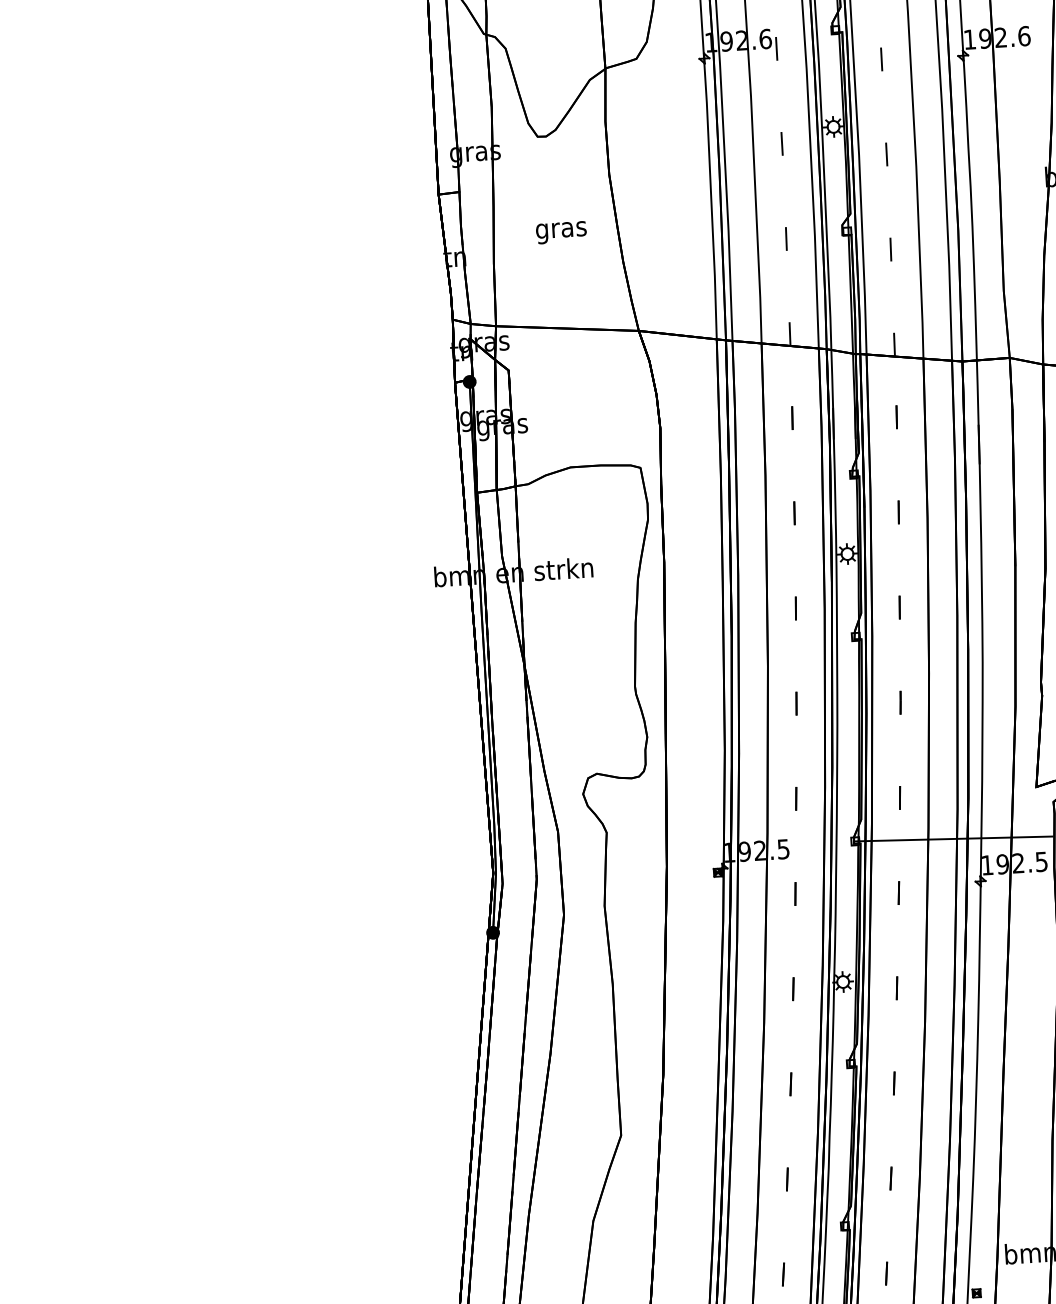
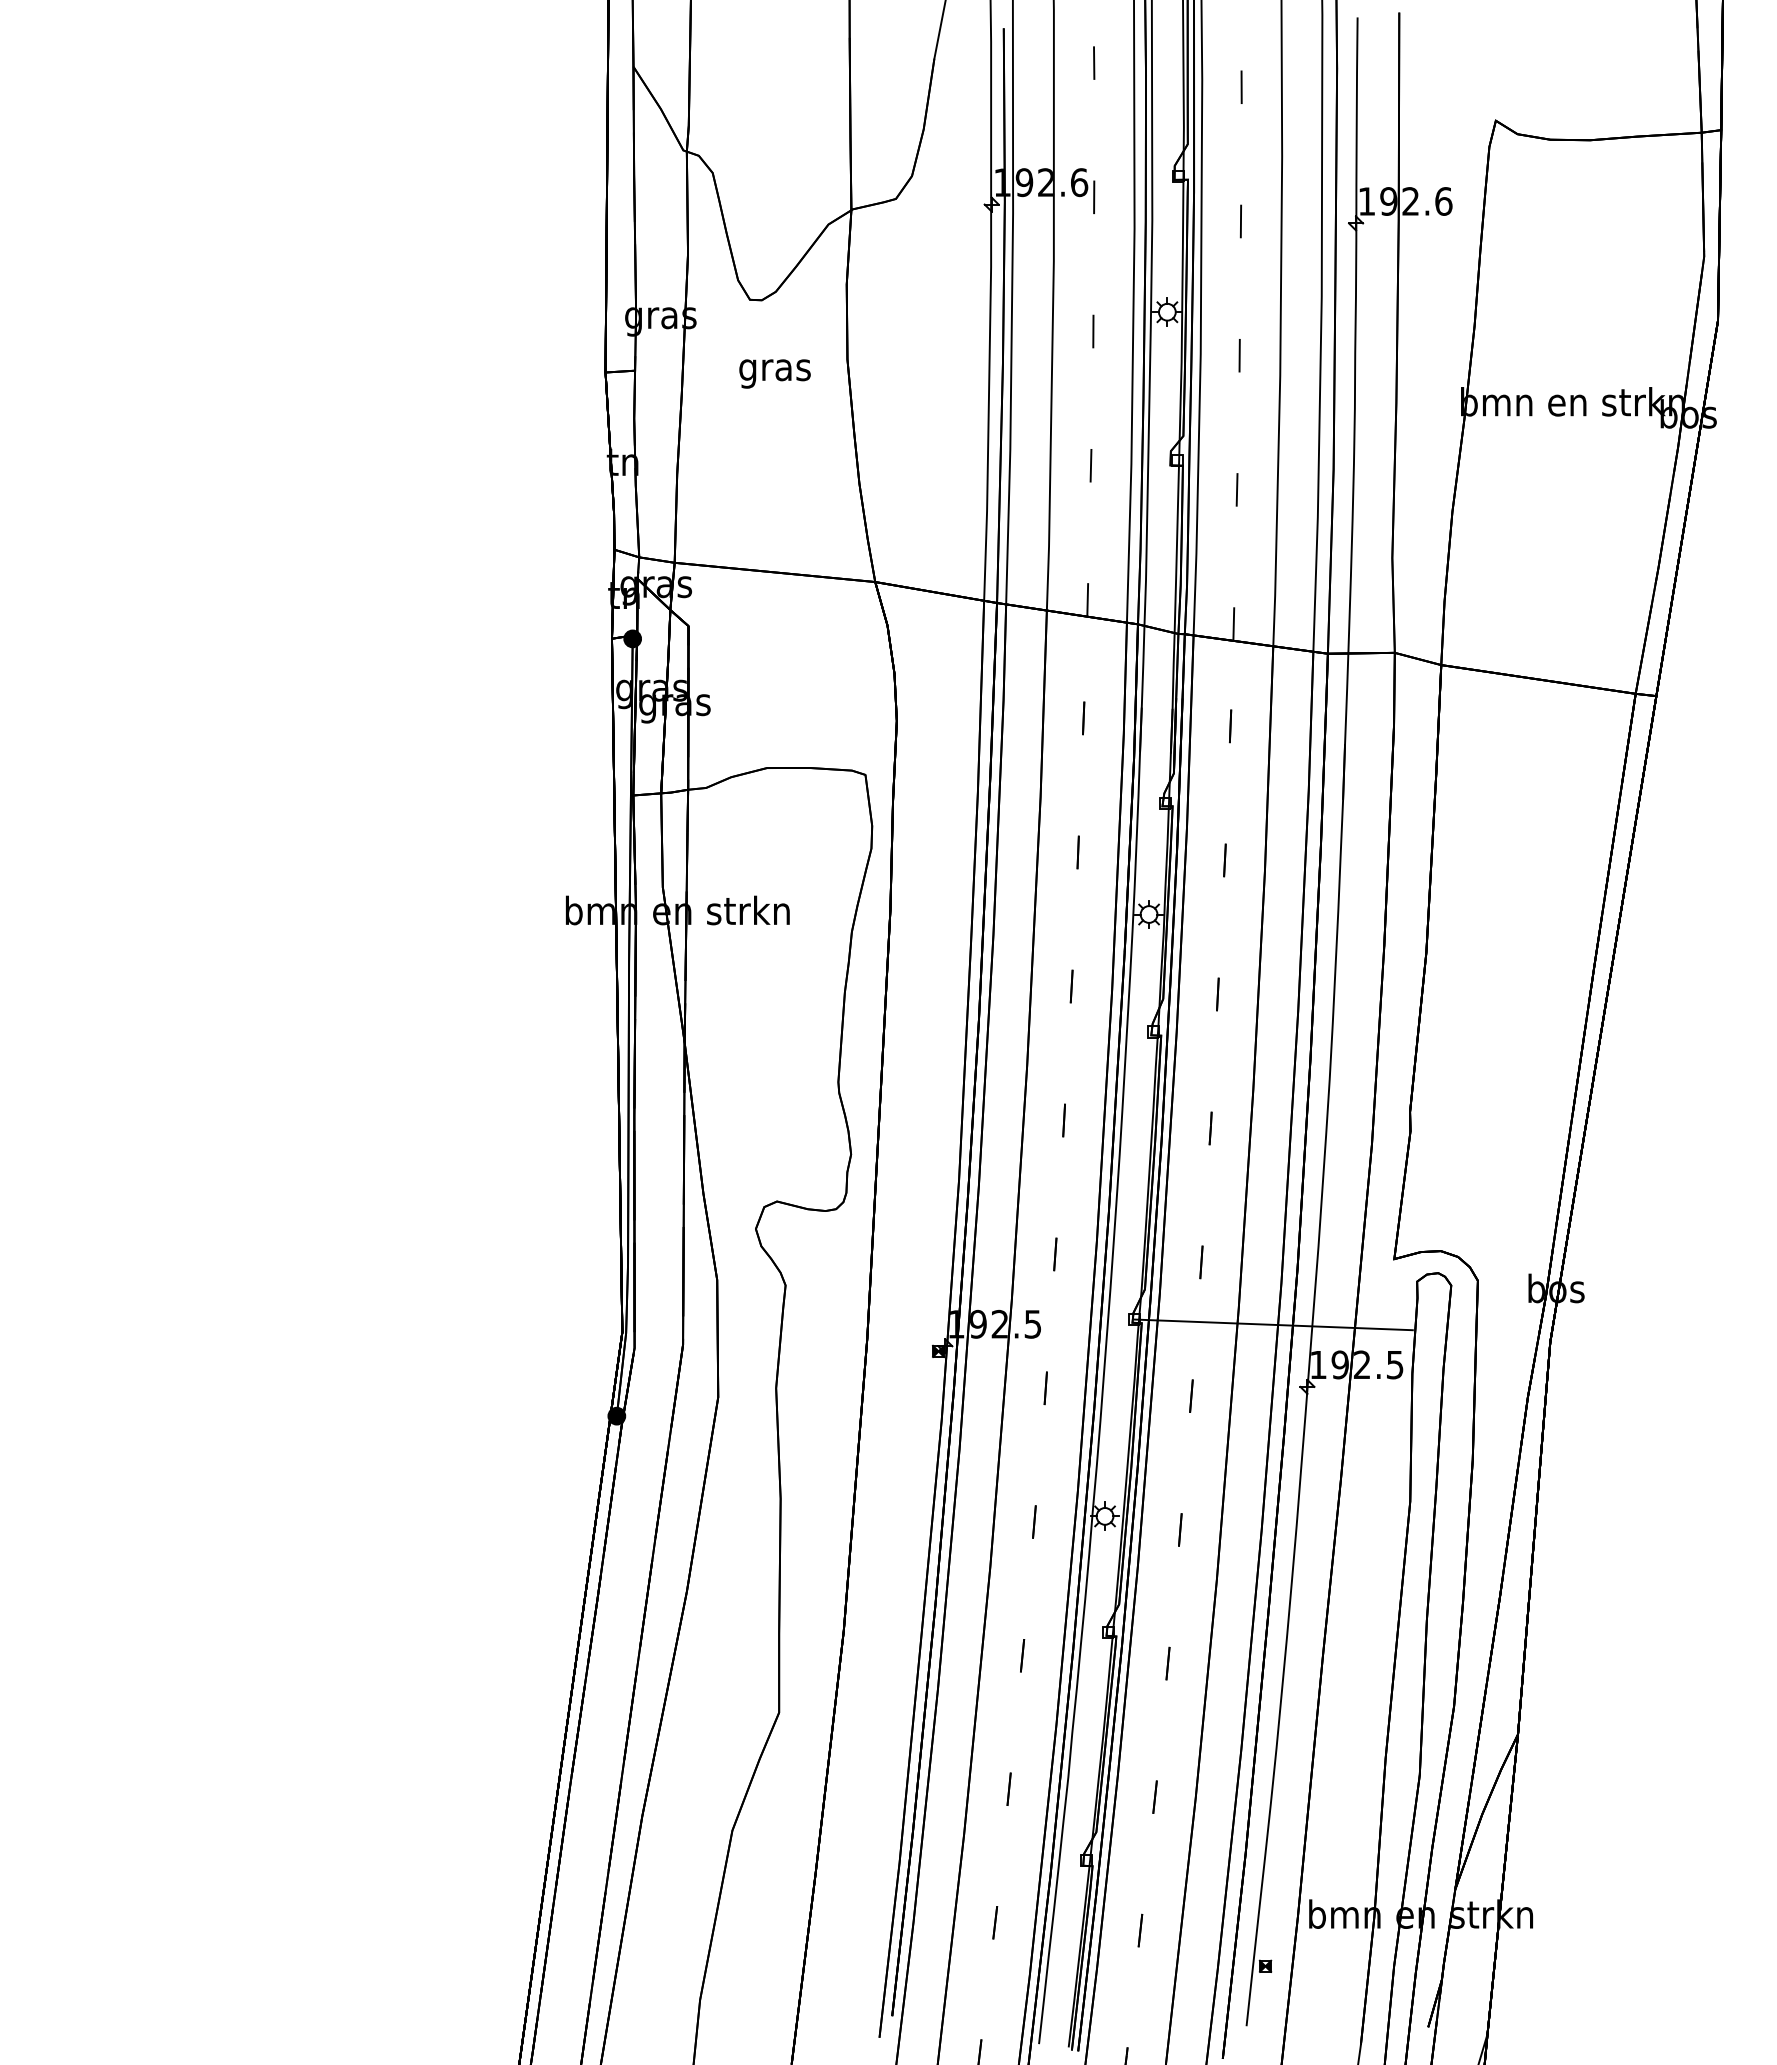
text: (561, 232) -> (774, 373), moved

